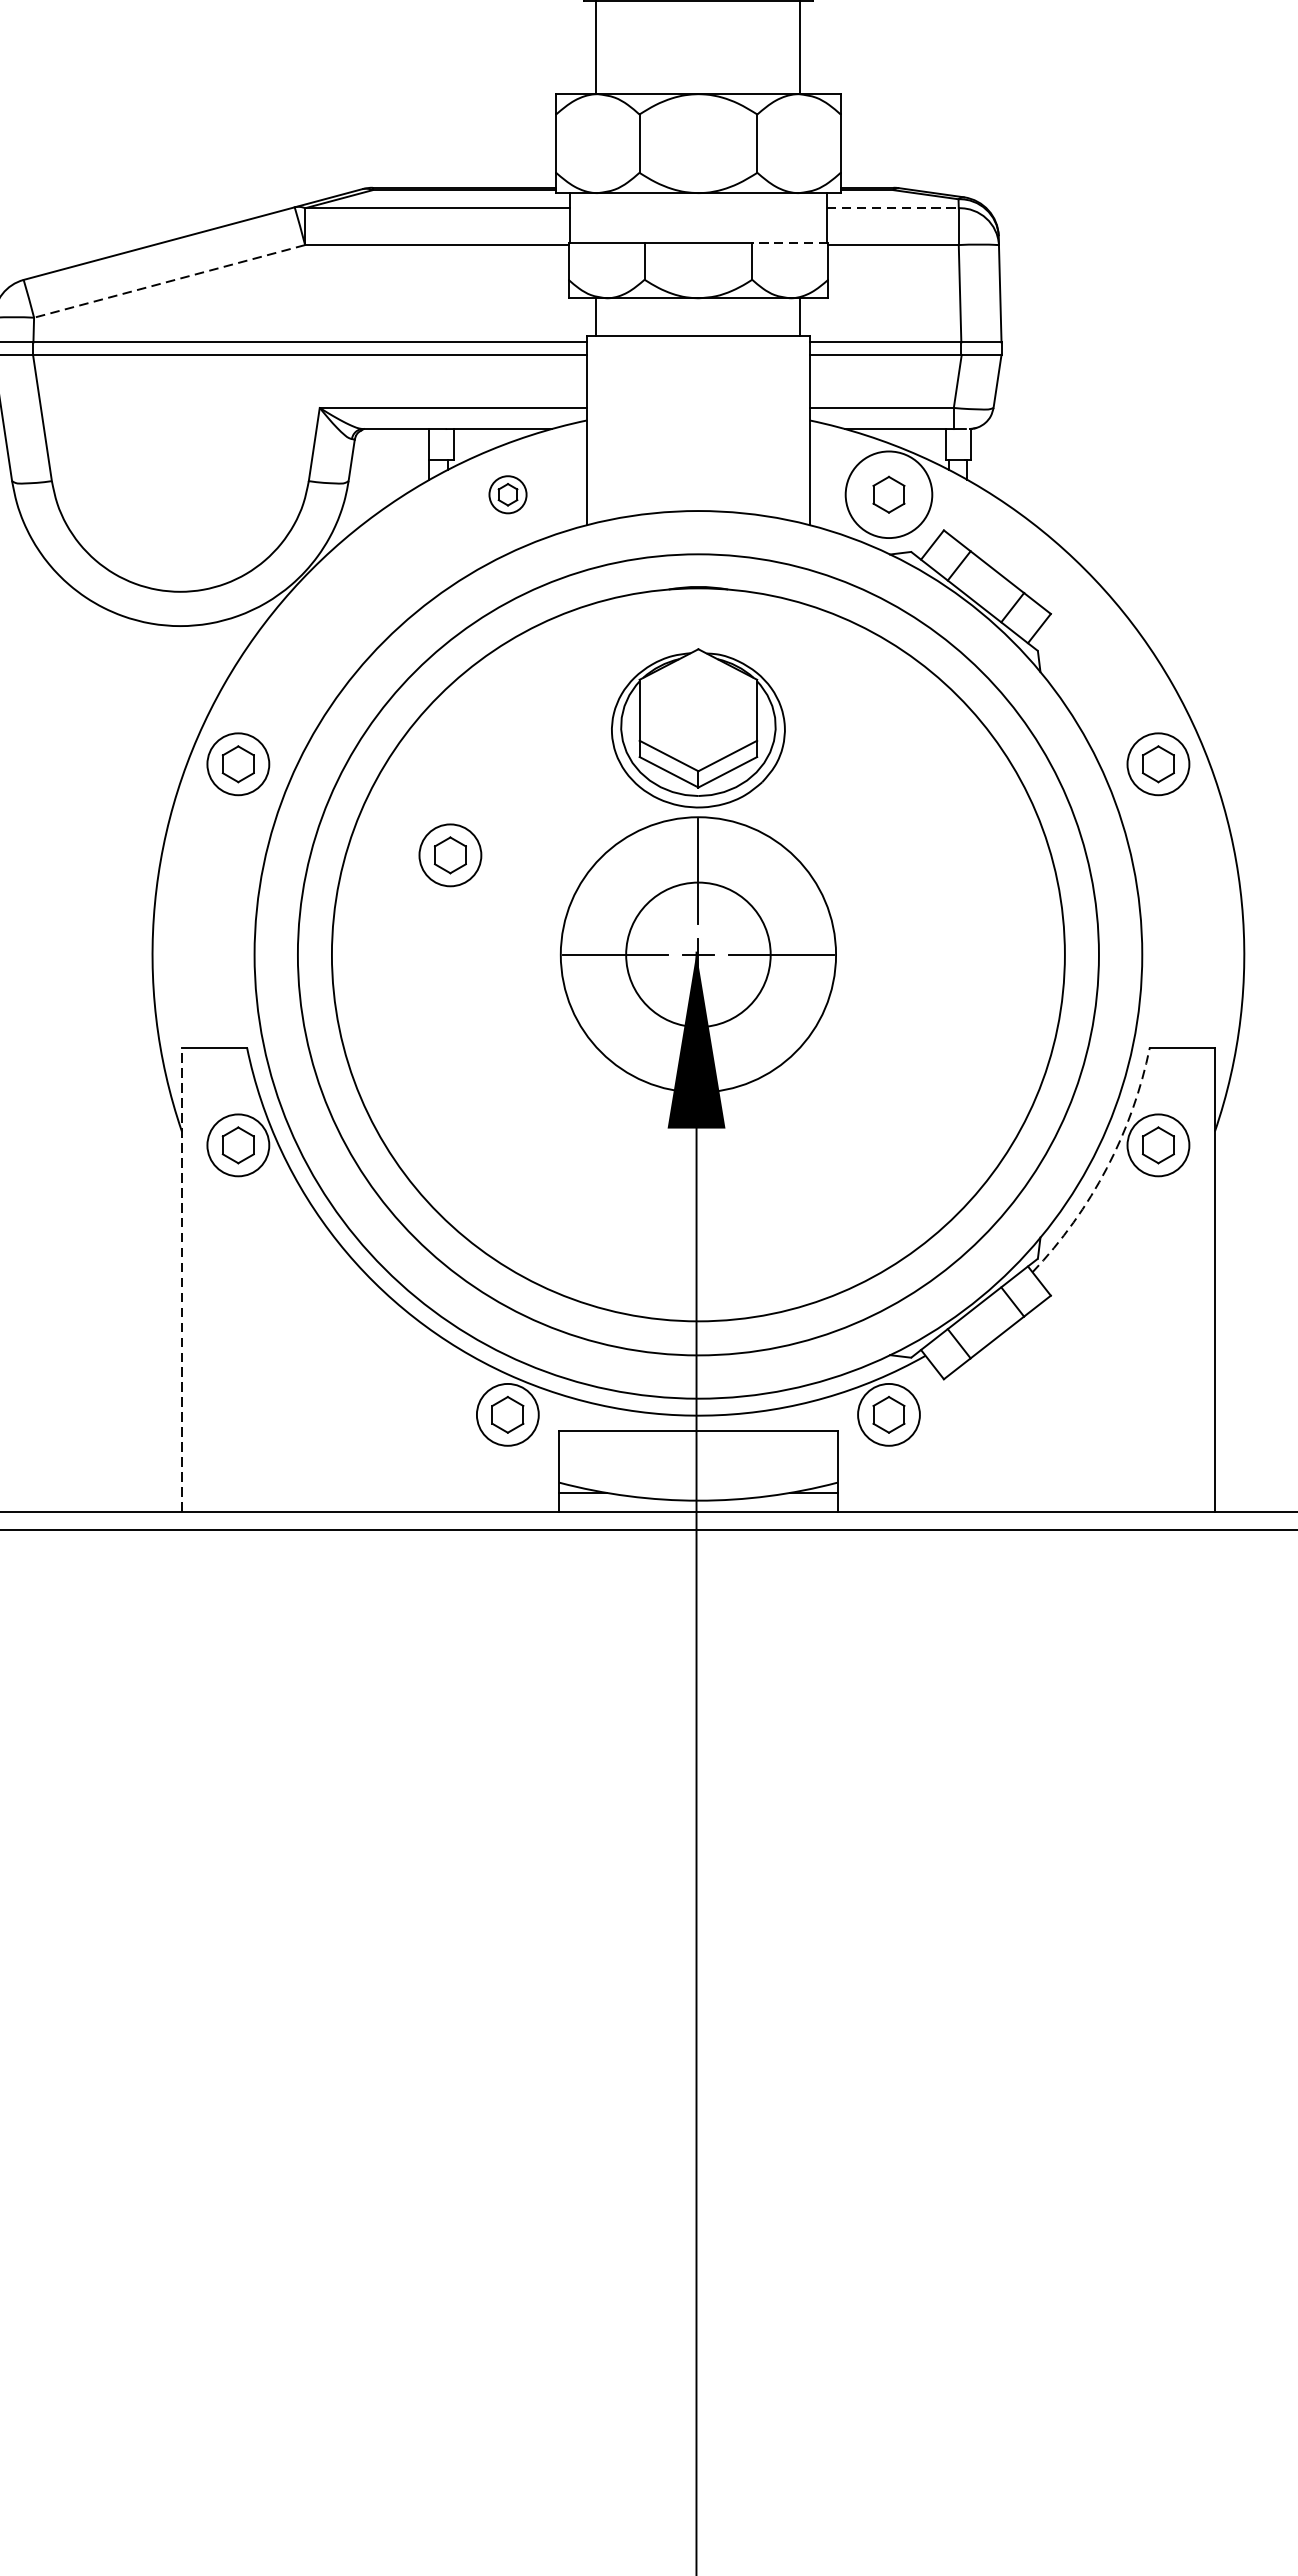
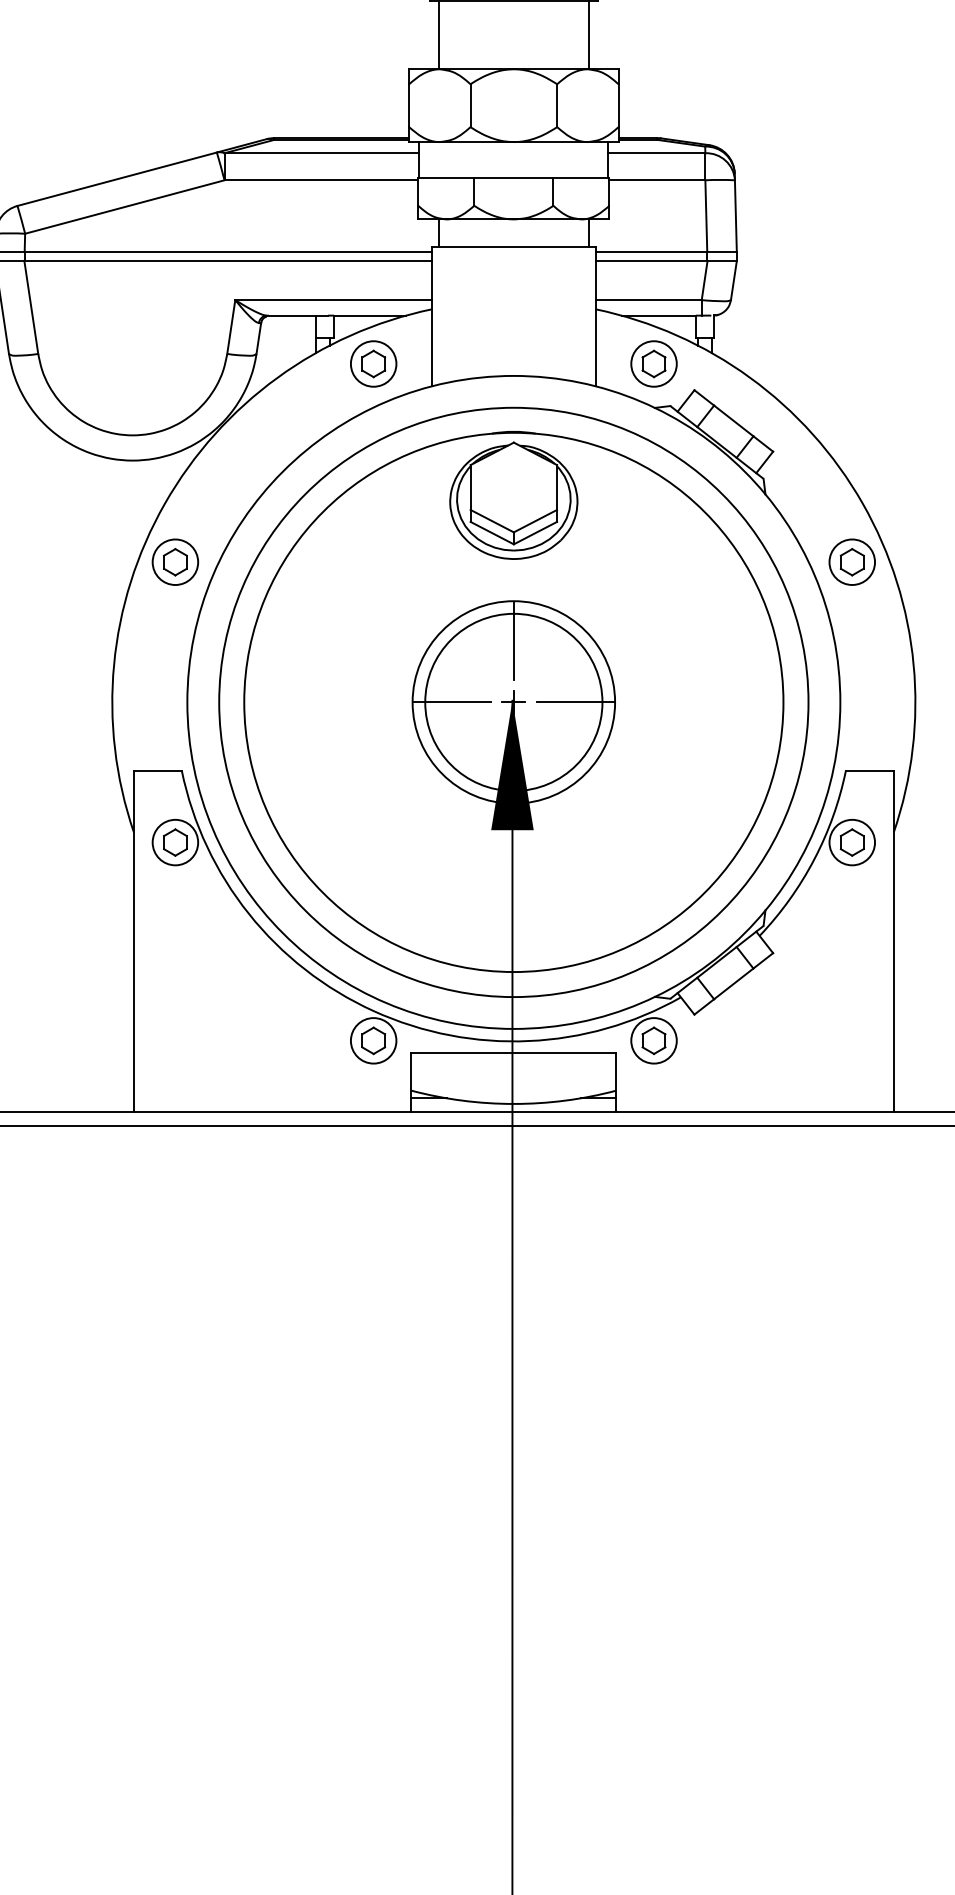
line: (892, 208) -> (656, 153), dashed -> solid
line: (790, 242) -> (581, 178), dashed -> solid
line: (169, 282) -> (124, 207), dashed -> solid
part: (507, 494) -> (373, 363), size x1.67
circle: (888, 494) -> (653, 363), size x0.71
part: (697, 727) -> (513, 500), moved
part: (450, 854) -> (331, 628), removed
circle: (697, 954) -> (513, 702), size x1.67
arc: (1107, 1168) -> (814, 859), dashed -> solid
line: (181, 1279) -> (133, 941), dashed -> solid

